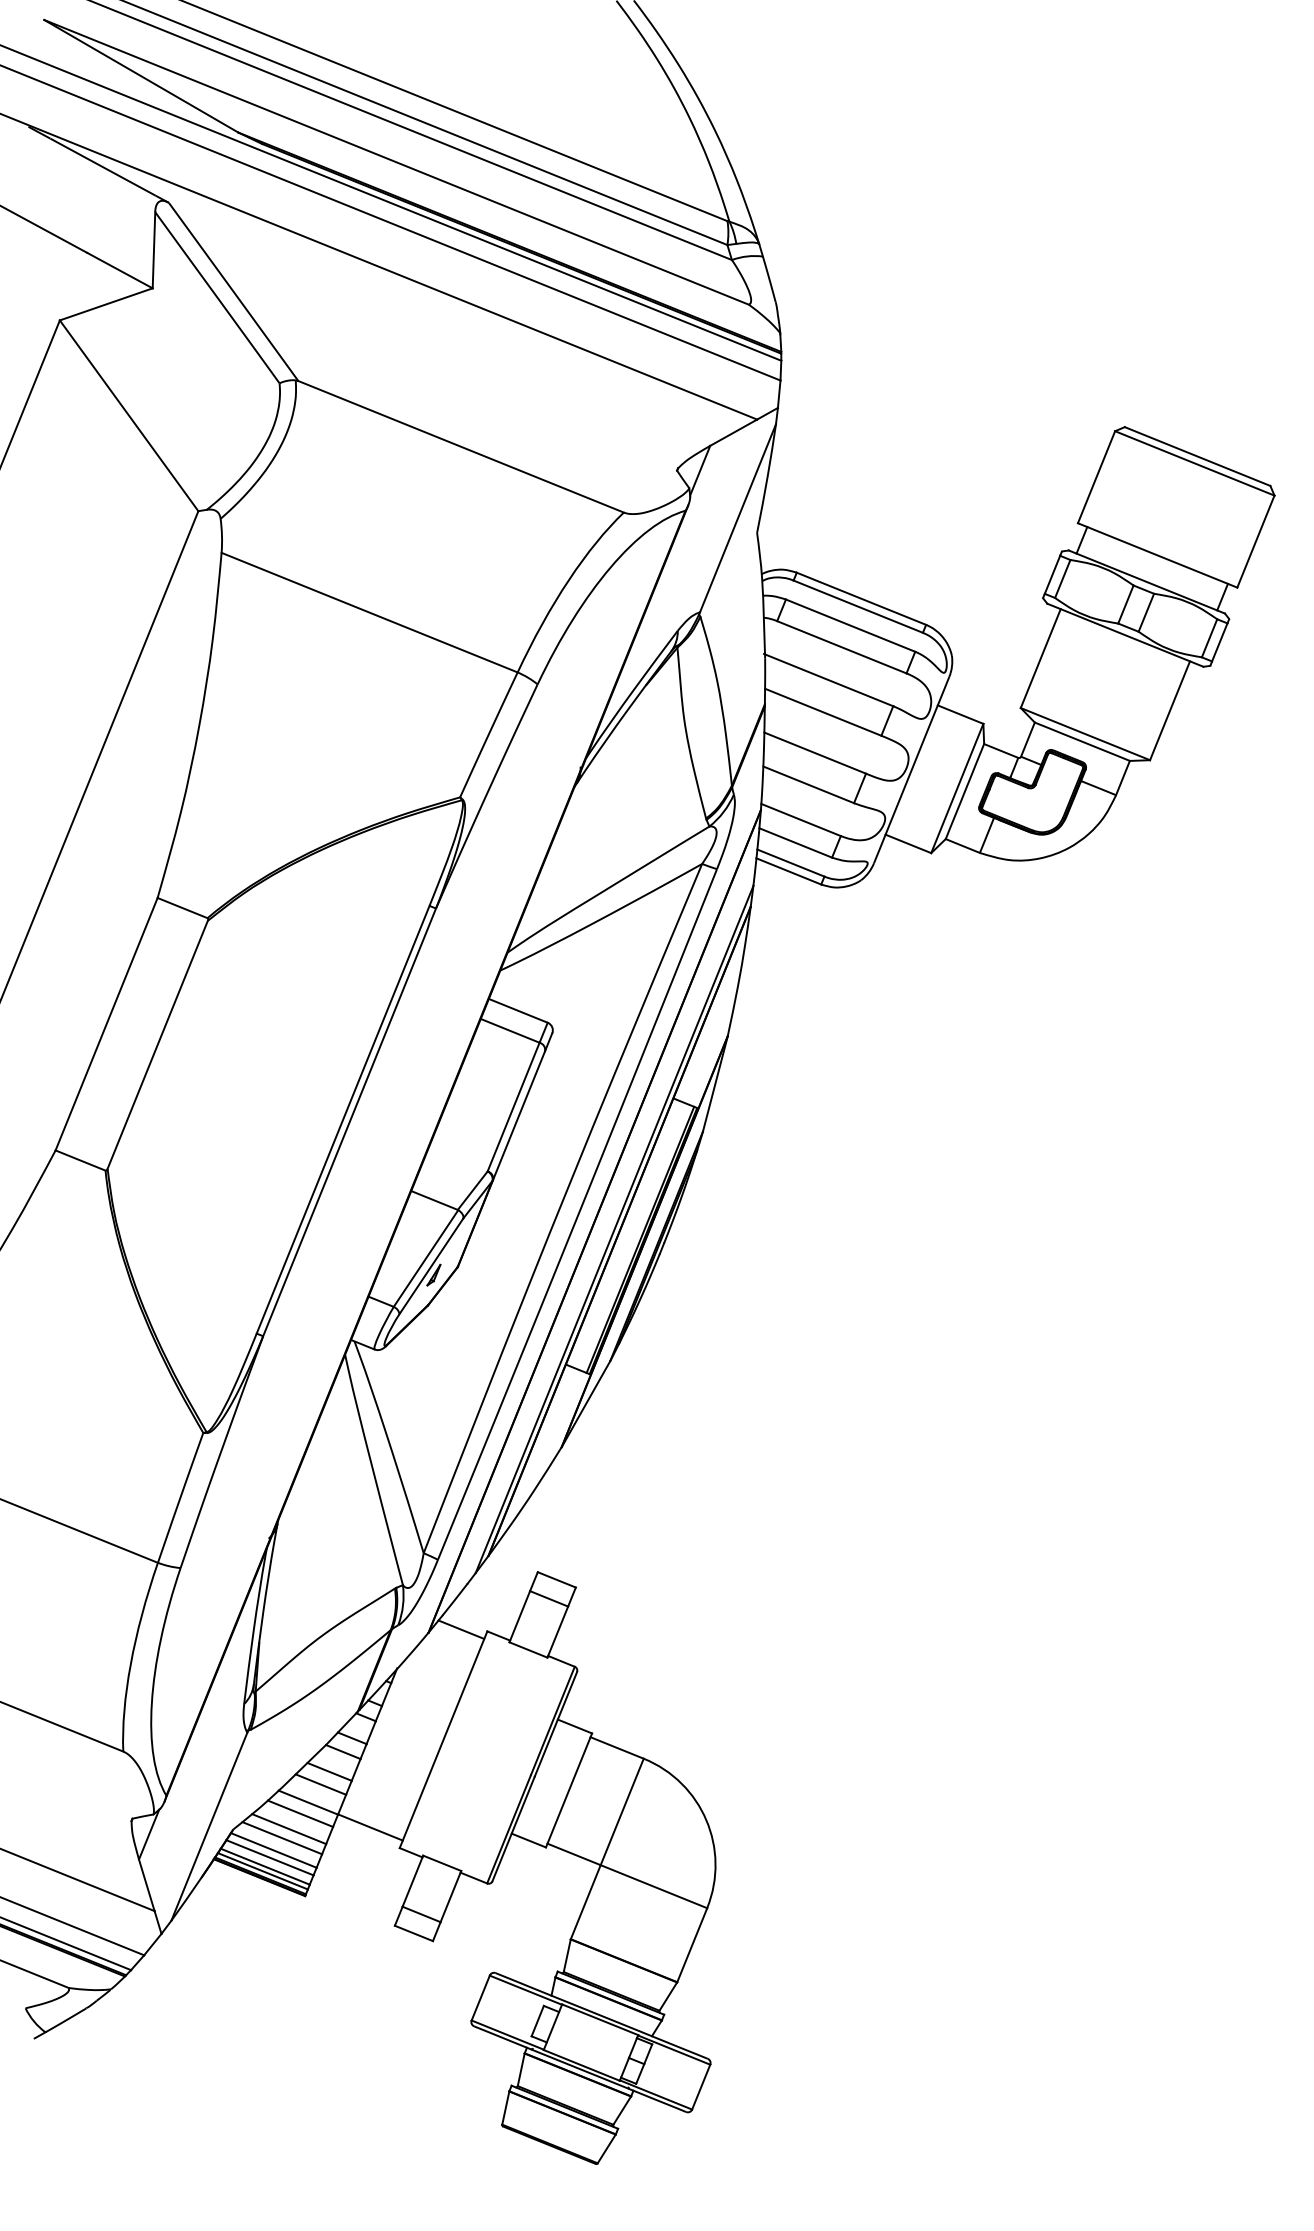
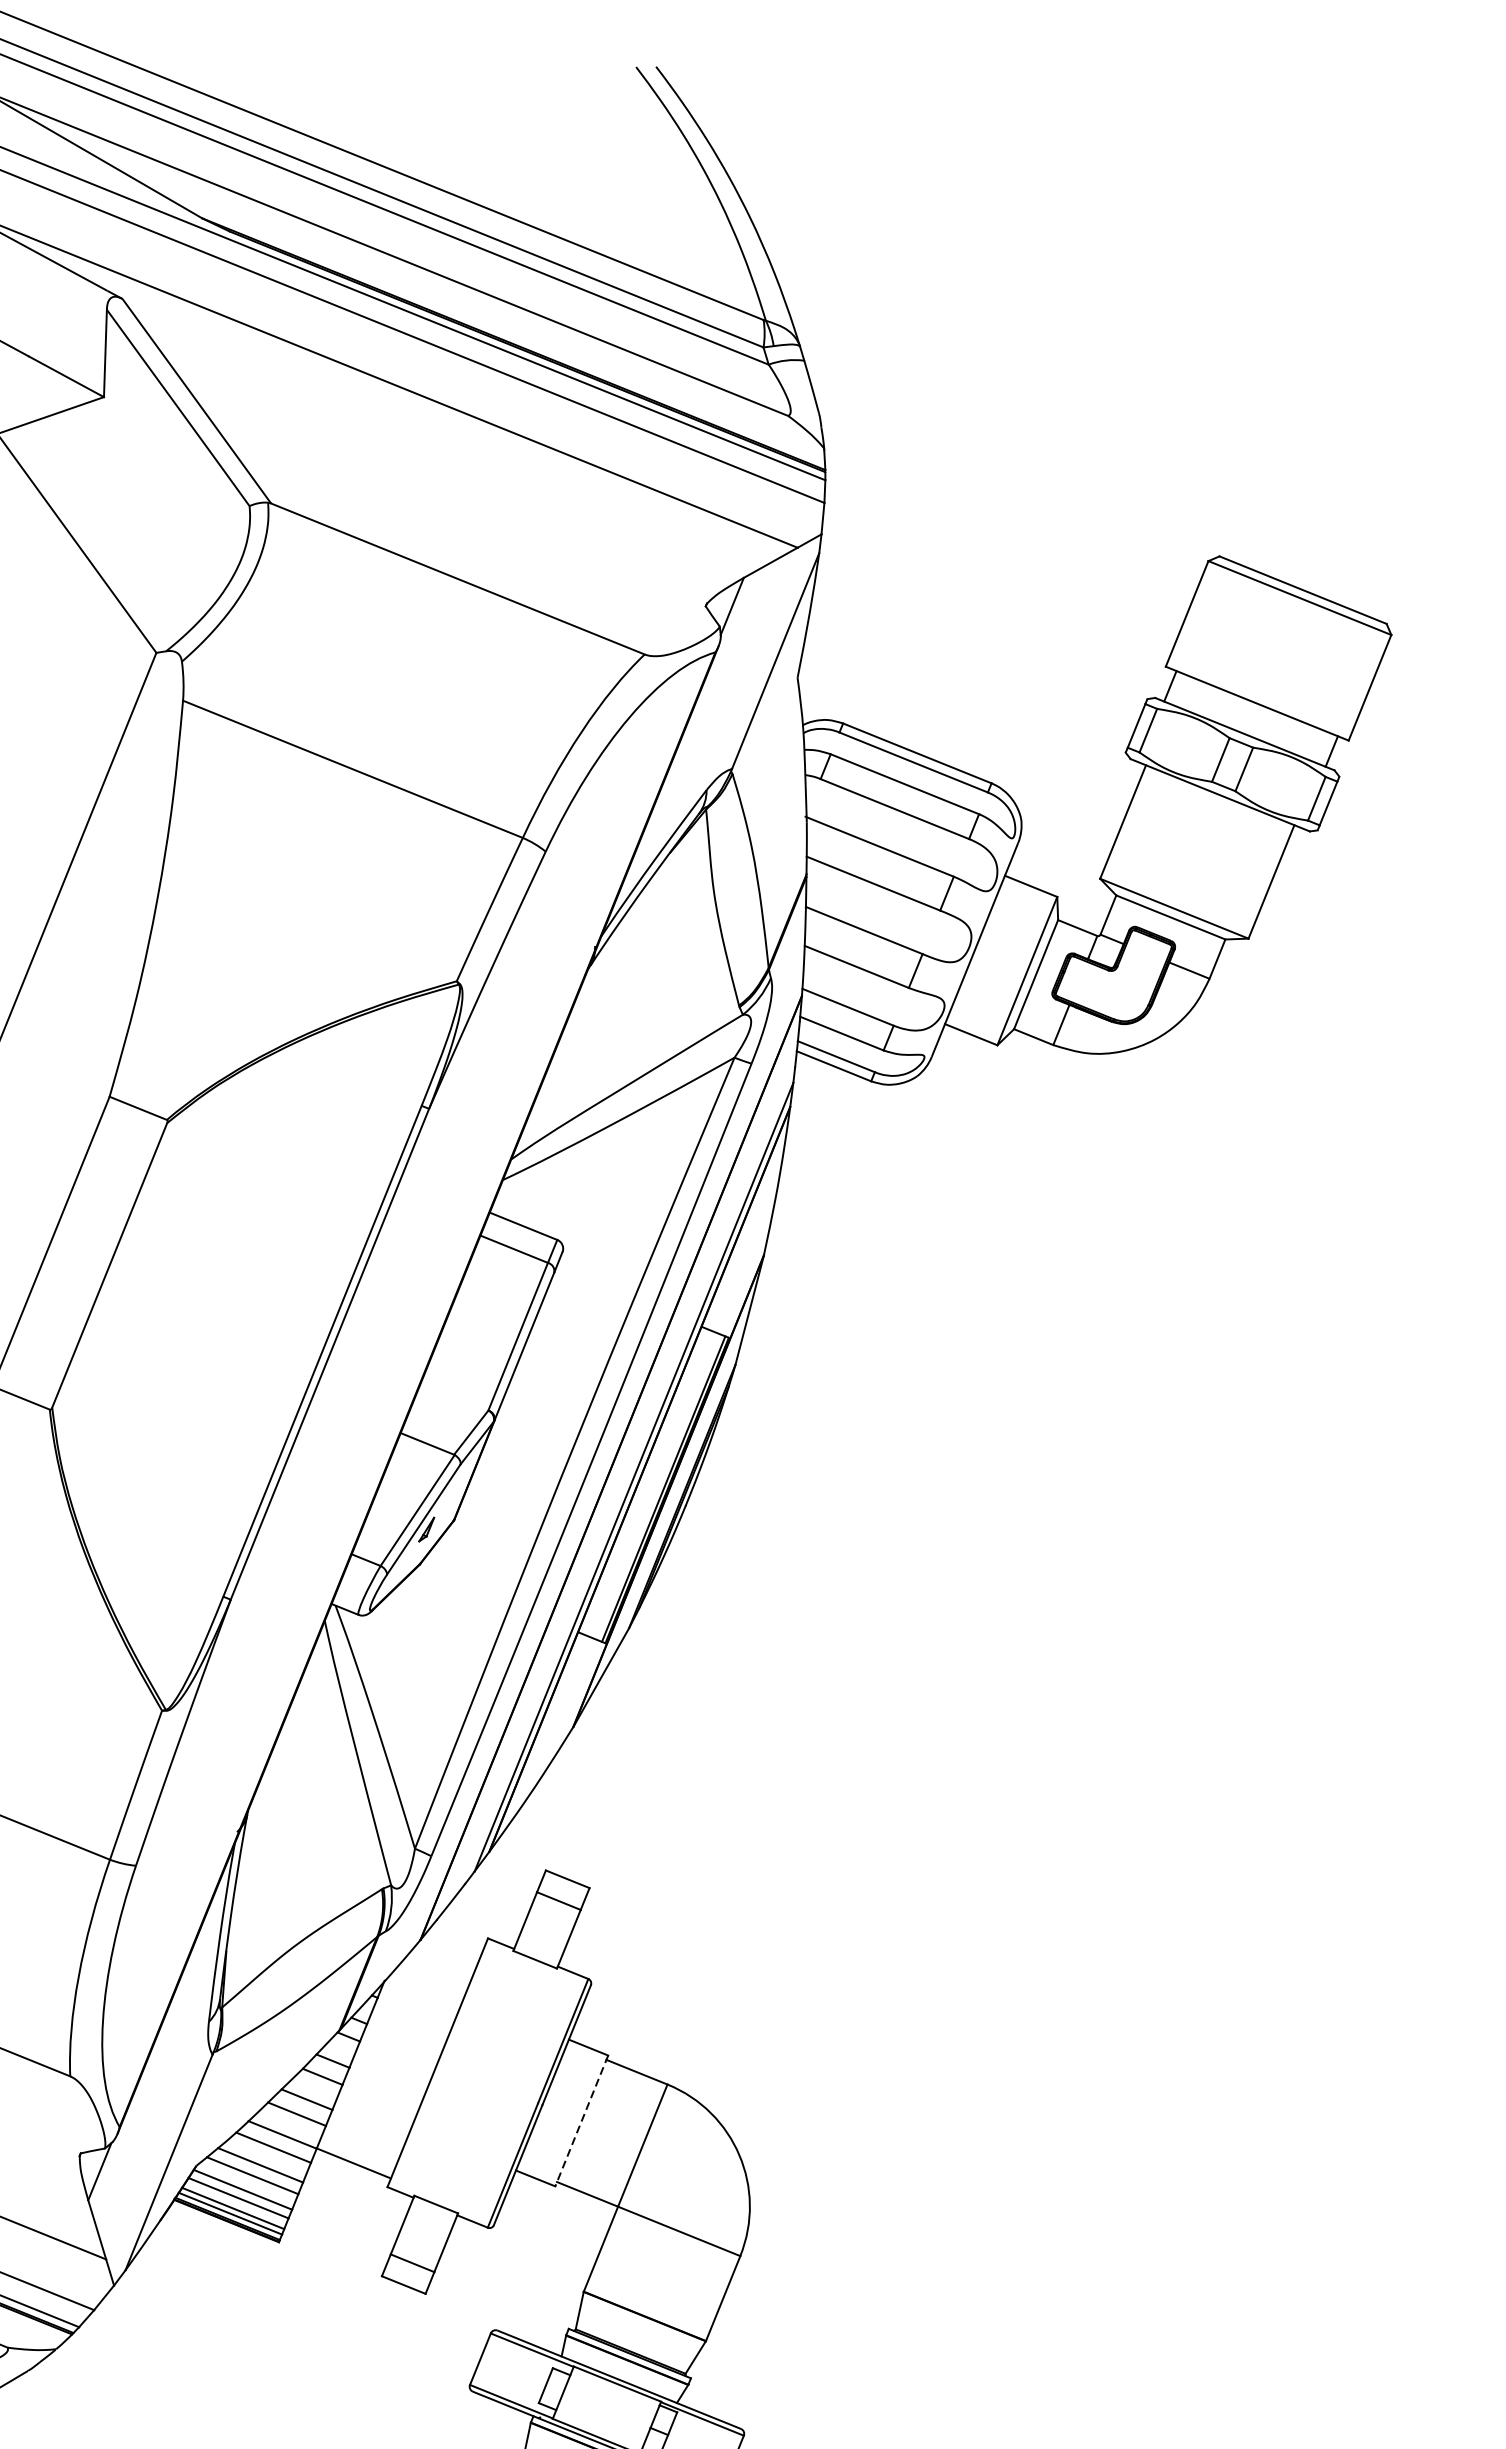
line: (461, 1629) -> (458, 1936), removed
line: (568, 1790) -> (581, 2121), solid -> dashed

